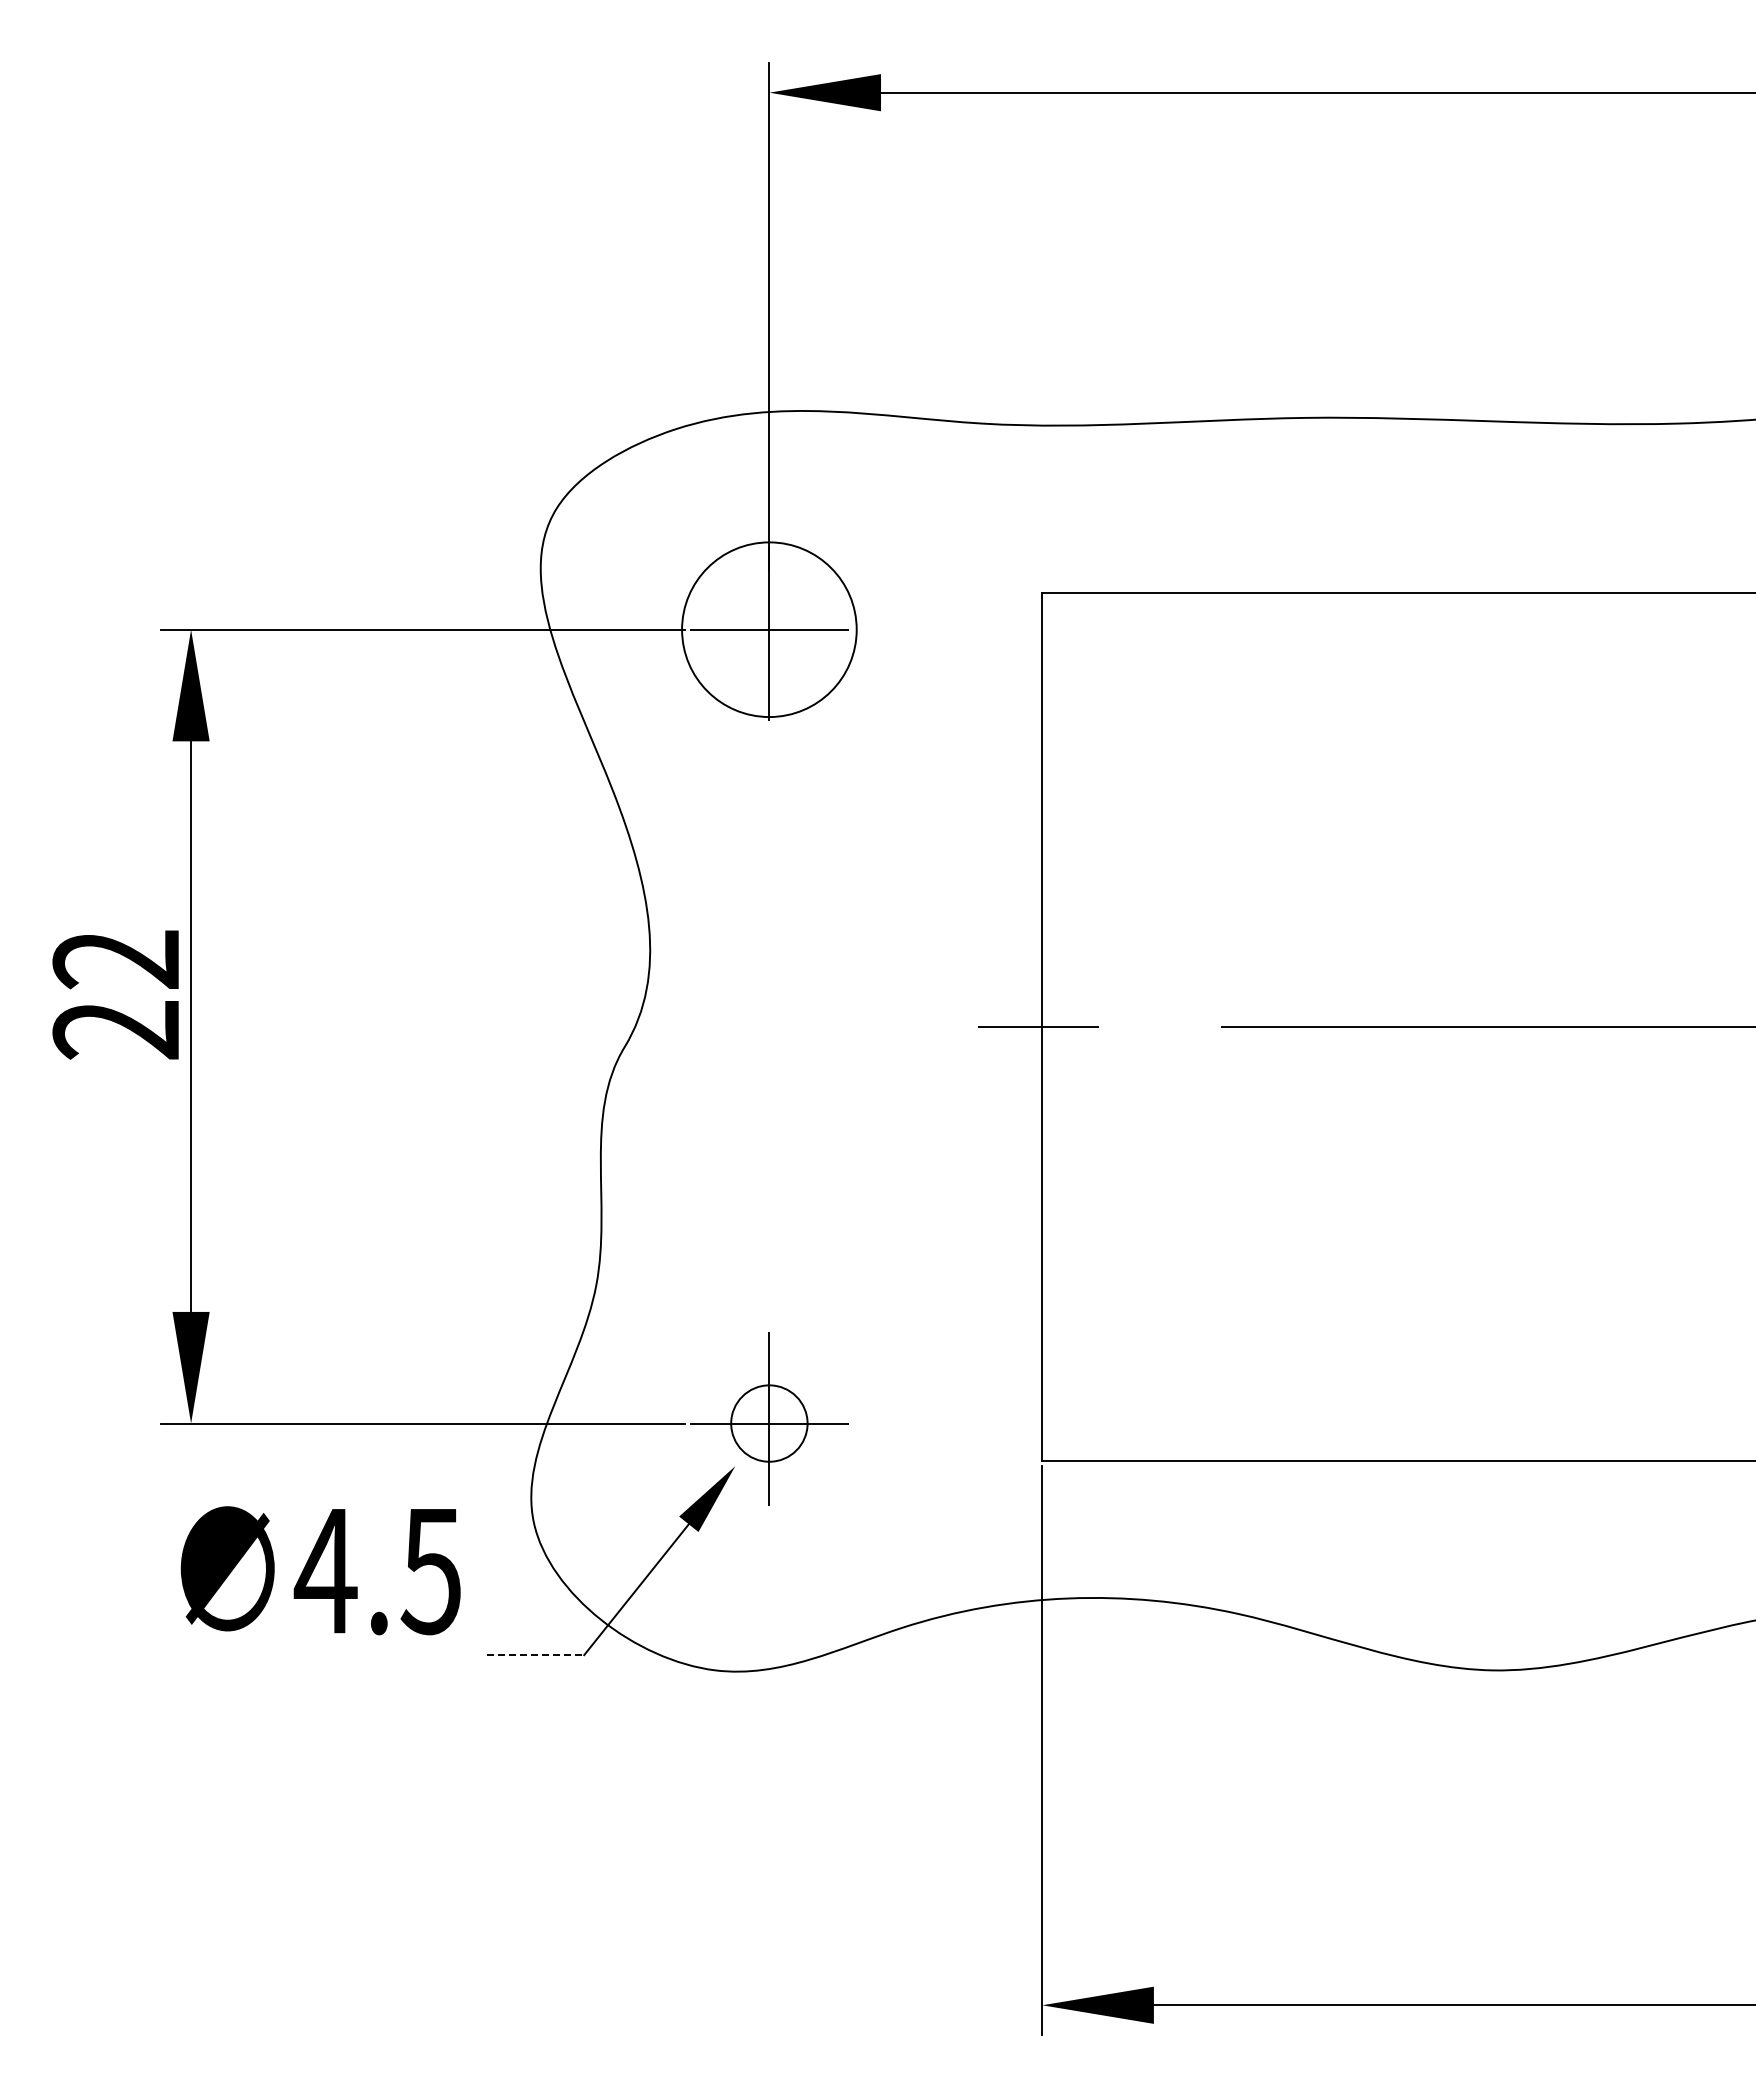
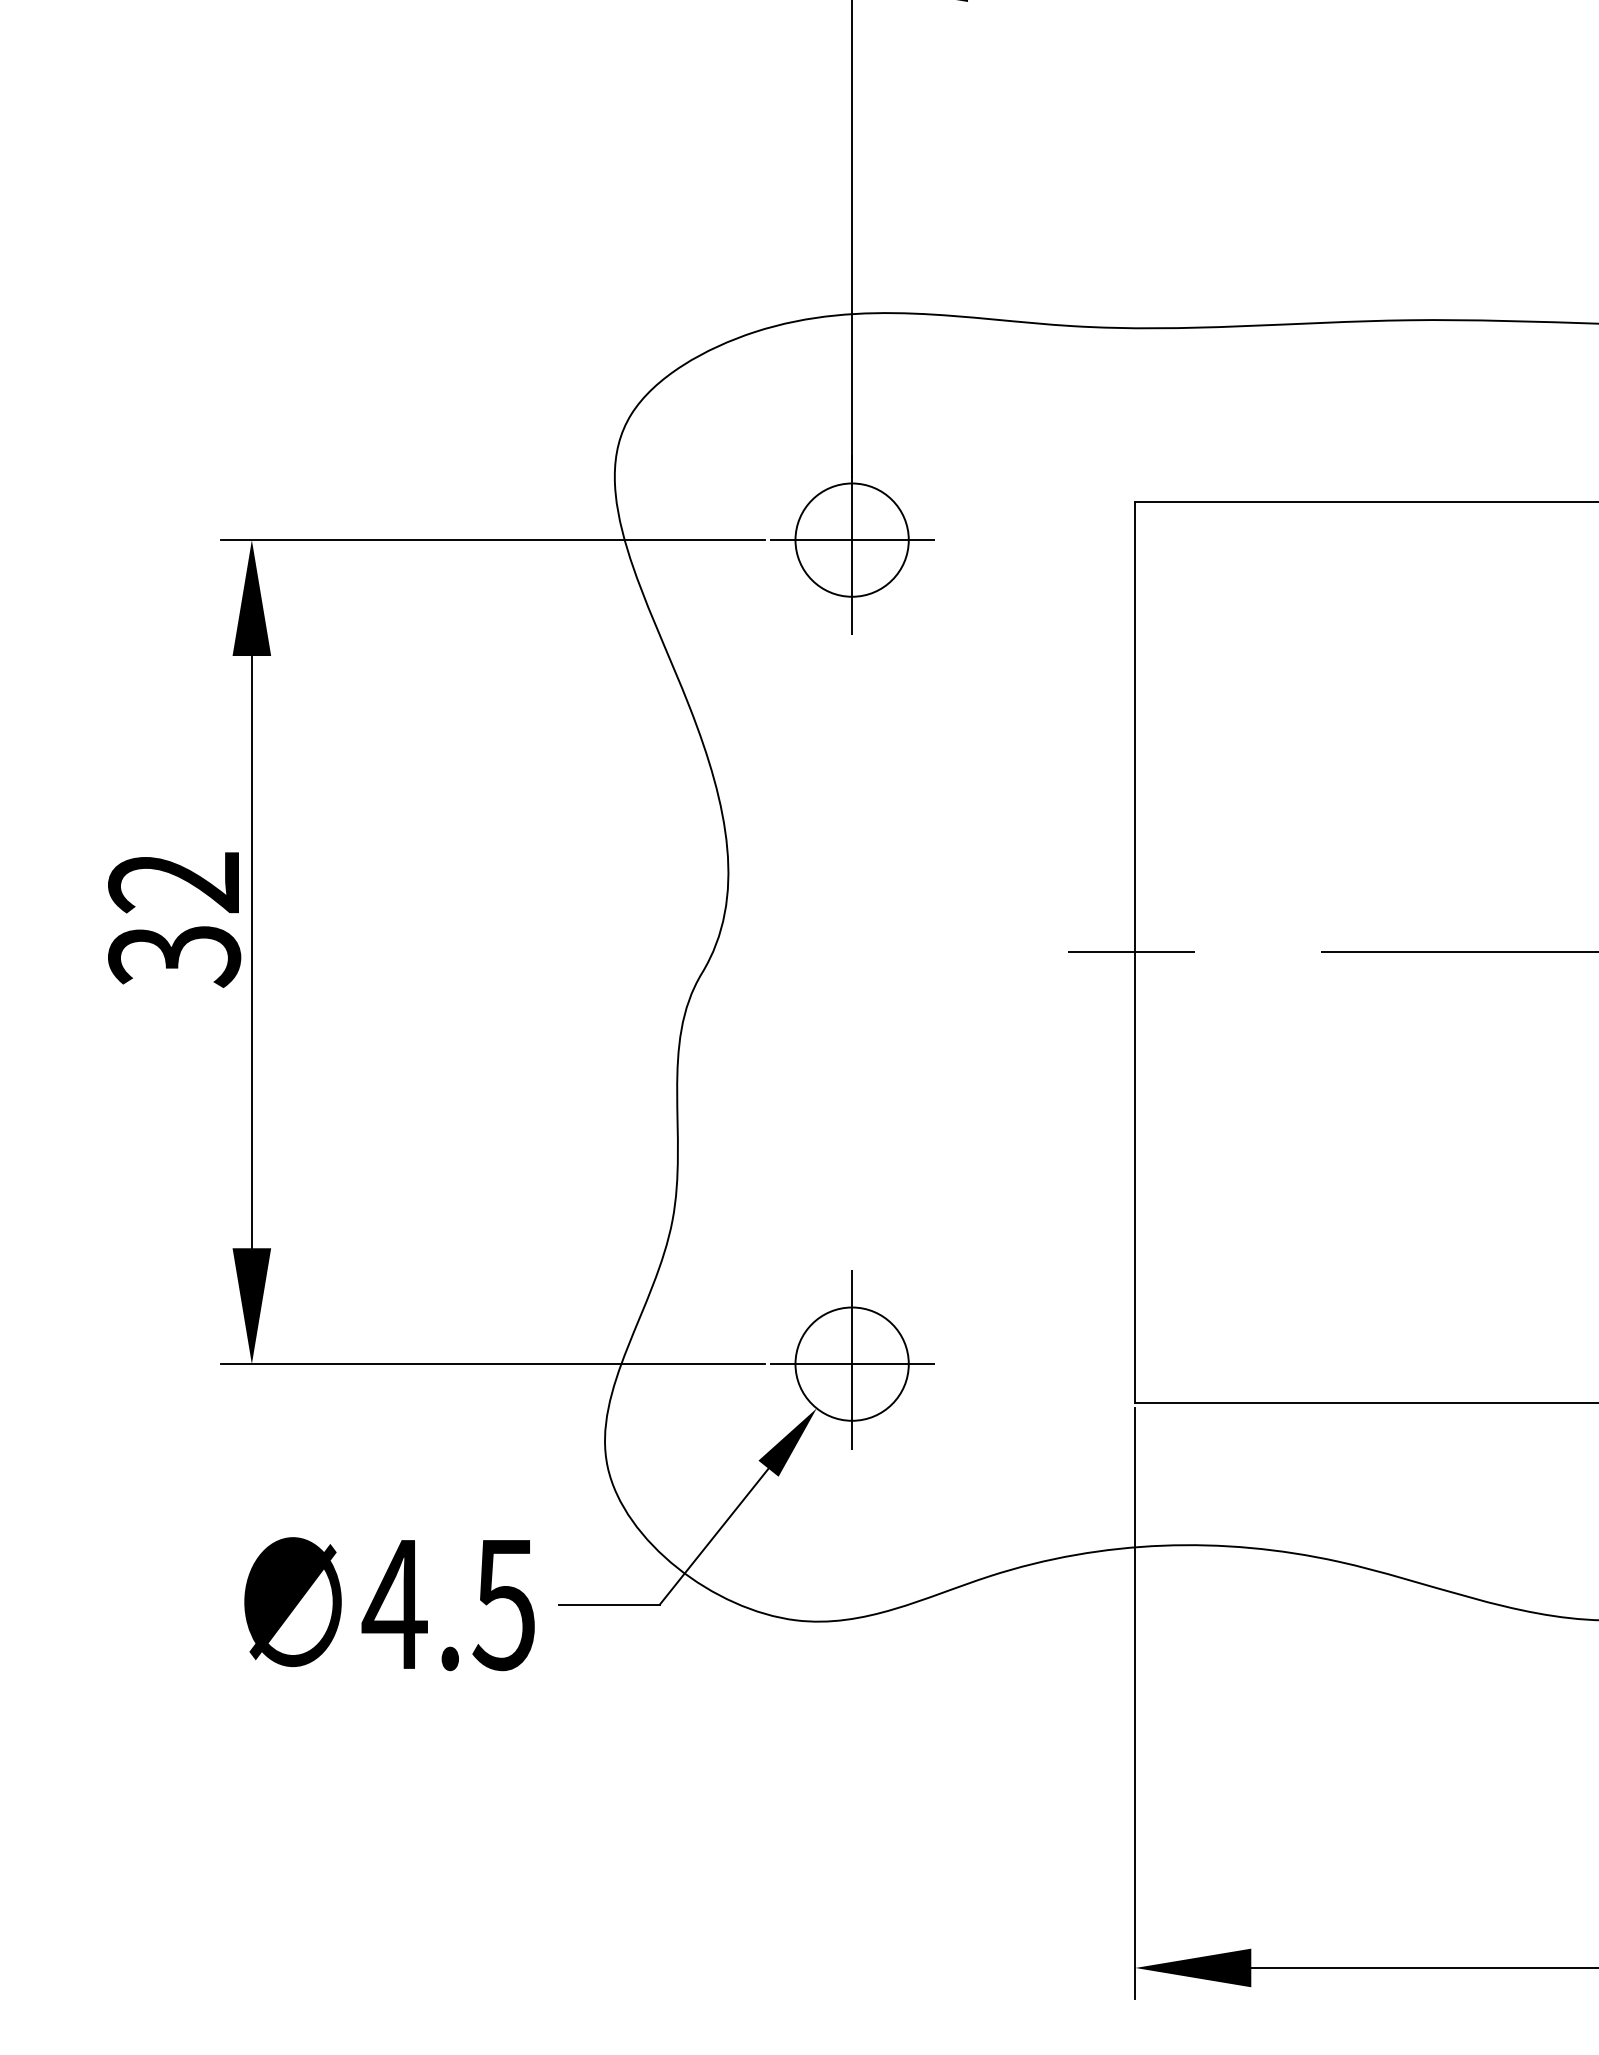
circle: (768, 629) -> (851, 539), size x0.62
text: (116, 1031) -> (174, 957), 22 -> 32
circle: (768, 1423) -> (851, 1364), size x1.43
text: (320, 1570) -> (389, 1603), moved
line: (535, 1655) -> (609, 1604), dashed -> solid

